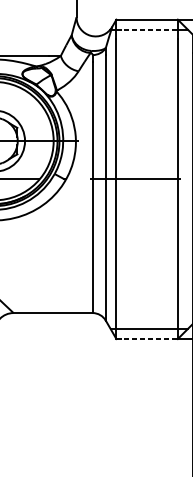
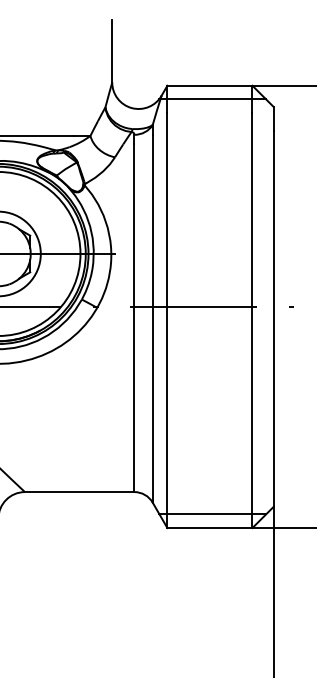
line: (146, 29) -> (209, 99), dashed -> solid
line: (146, 339) -> (209, 528), dashed -> solid

